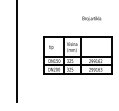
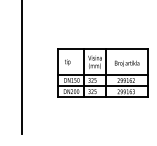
text: (92, 18) -> (127, 63), moved

